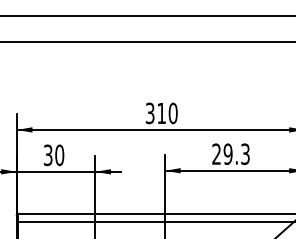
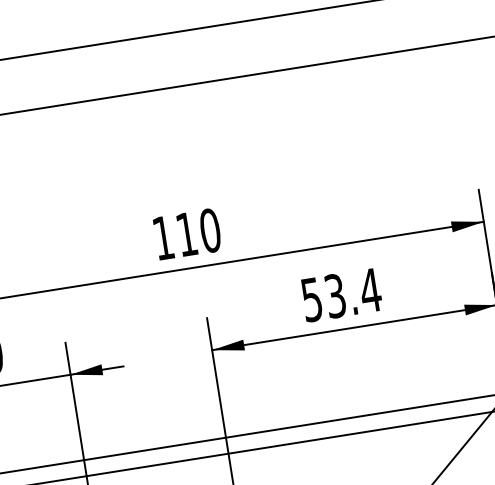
text: (149, 113) -> (162, 238), 310 -> 110
text: (231, 153) -> (341, 293), 29.3 -> 53.4

